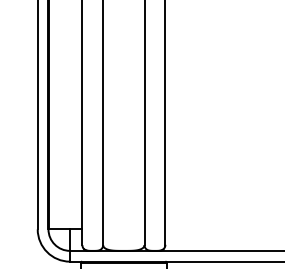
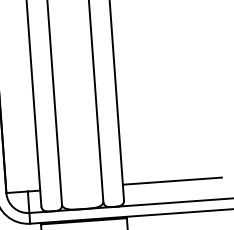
line: (214, 229) -> (171, 181), added

